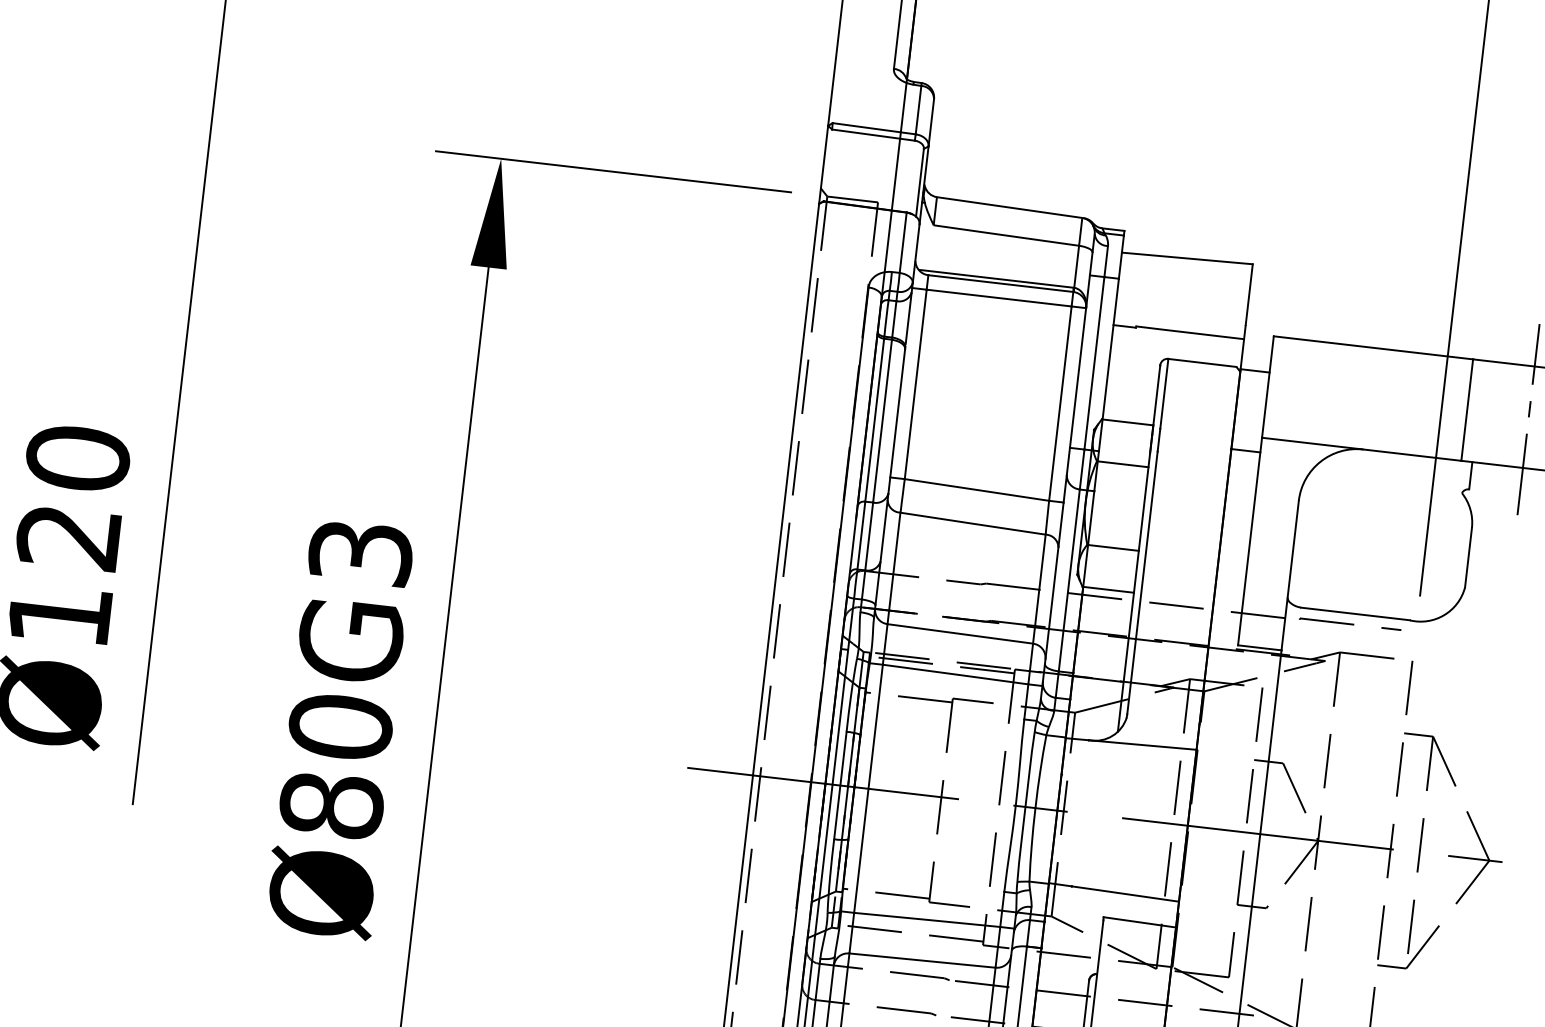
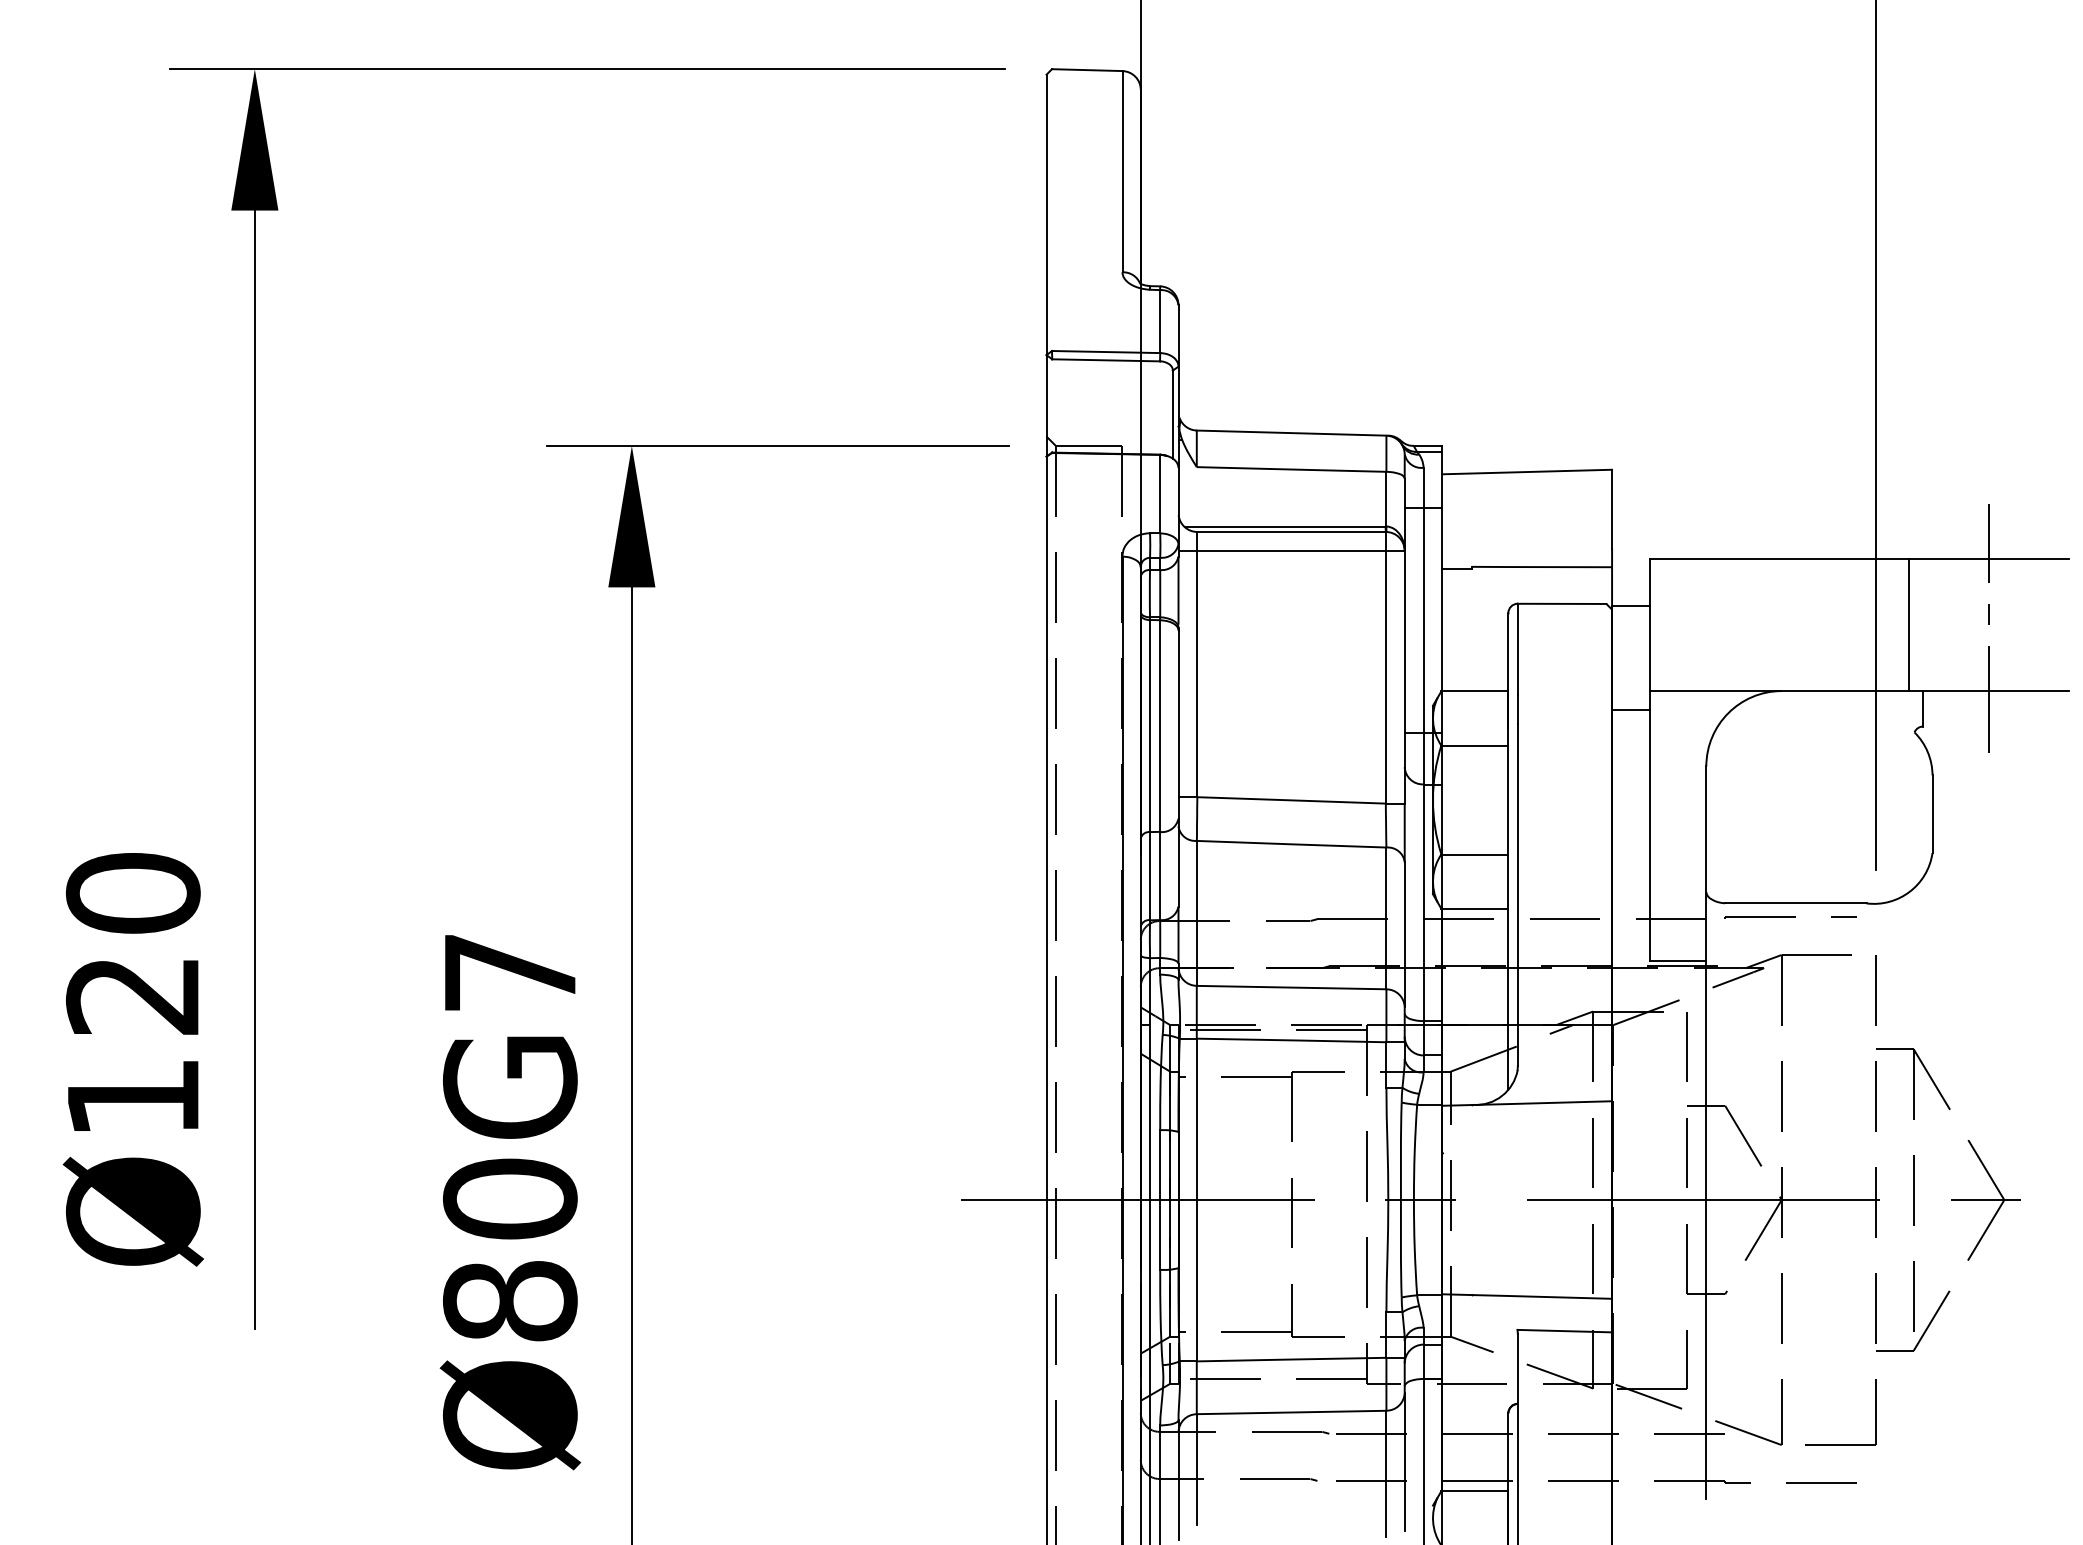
text: (361, 552) -> (510, 972), Ø80G3 -> Ø80G7

